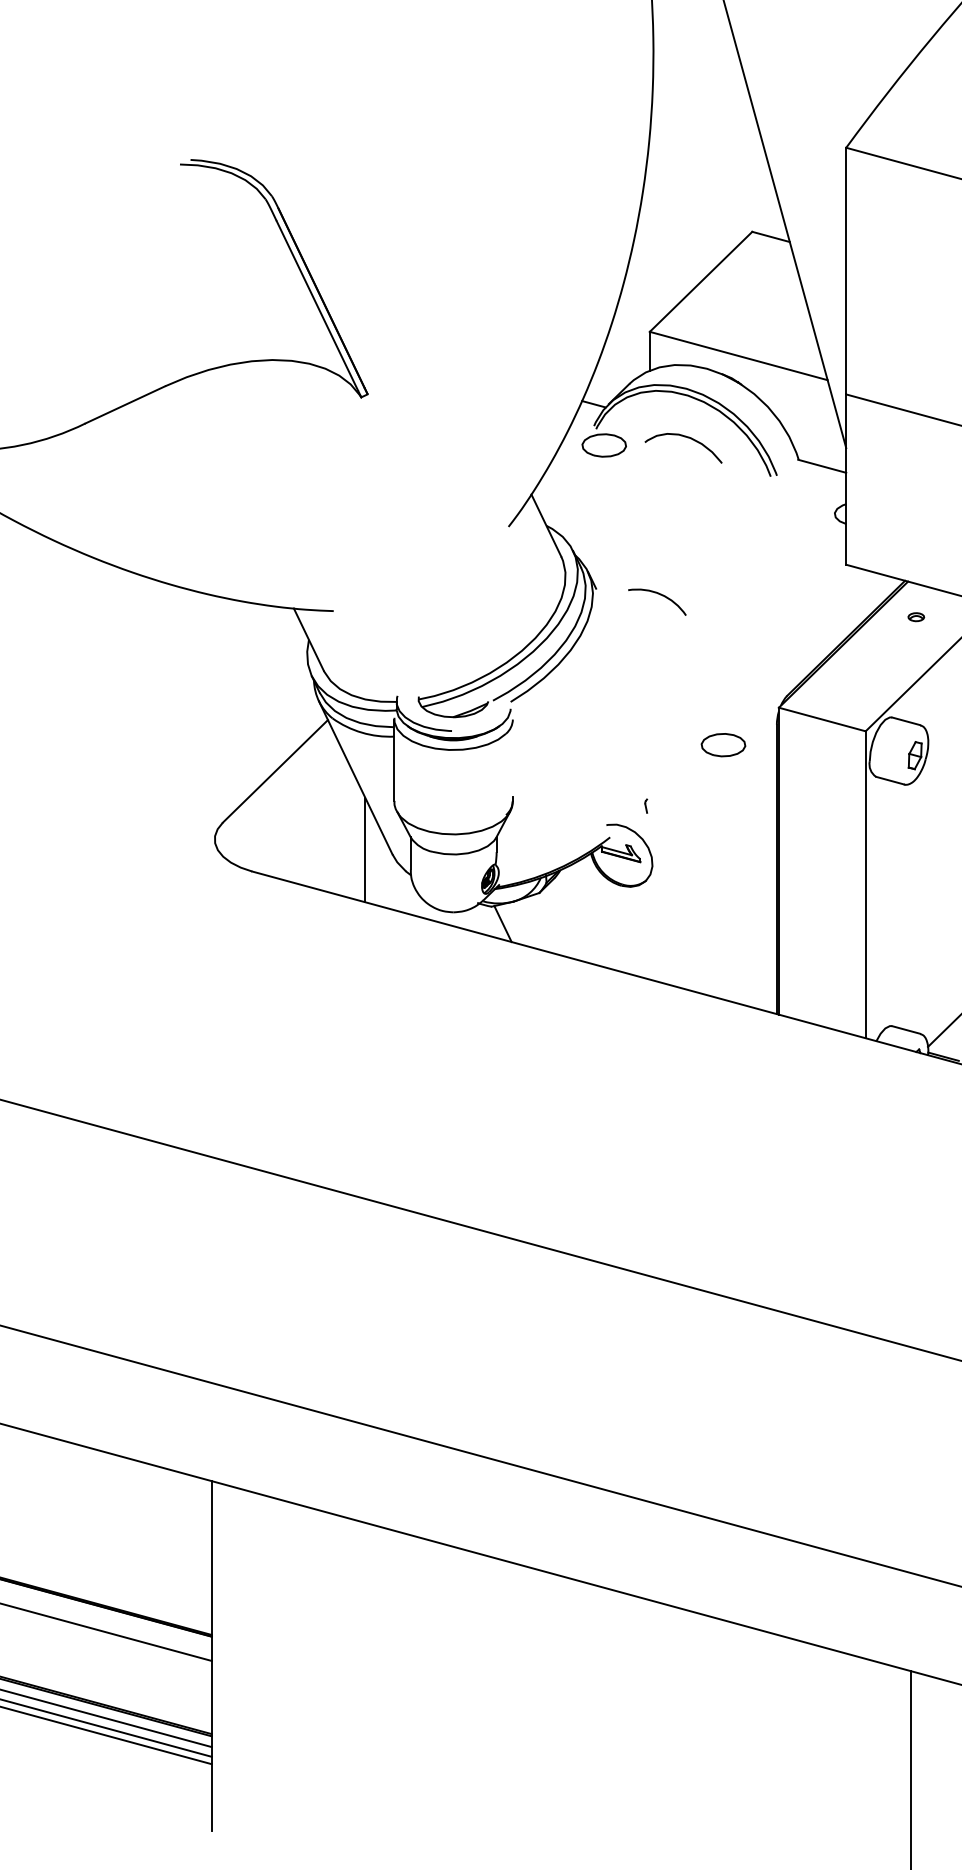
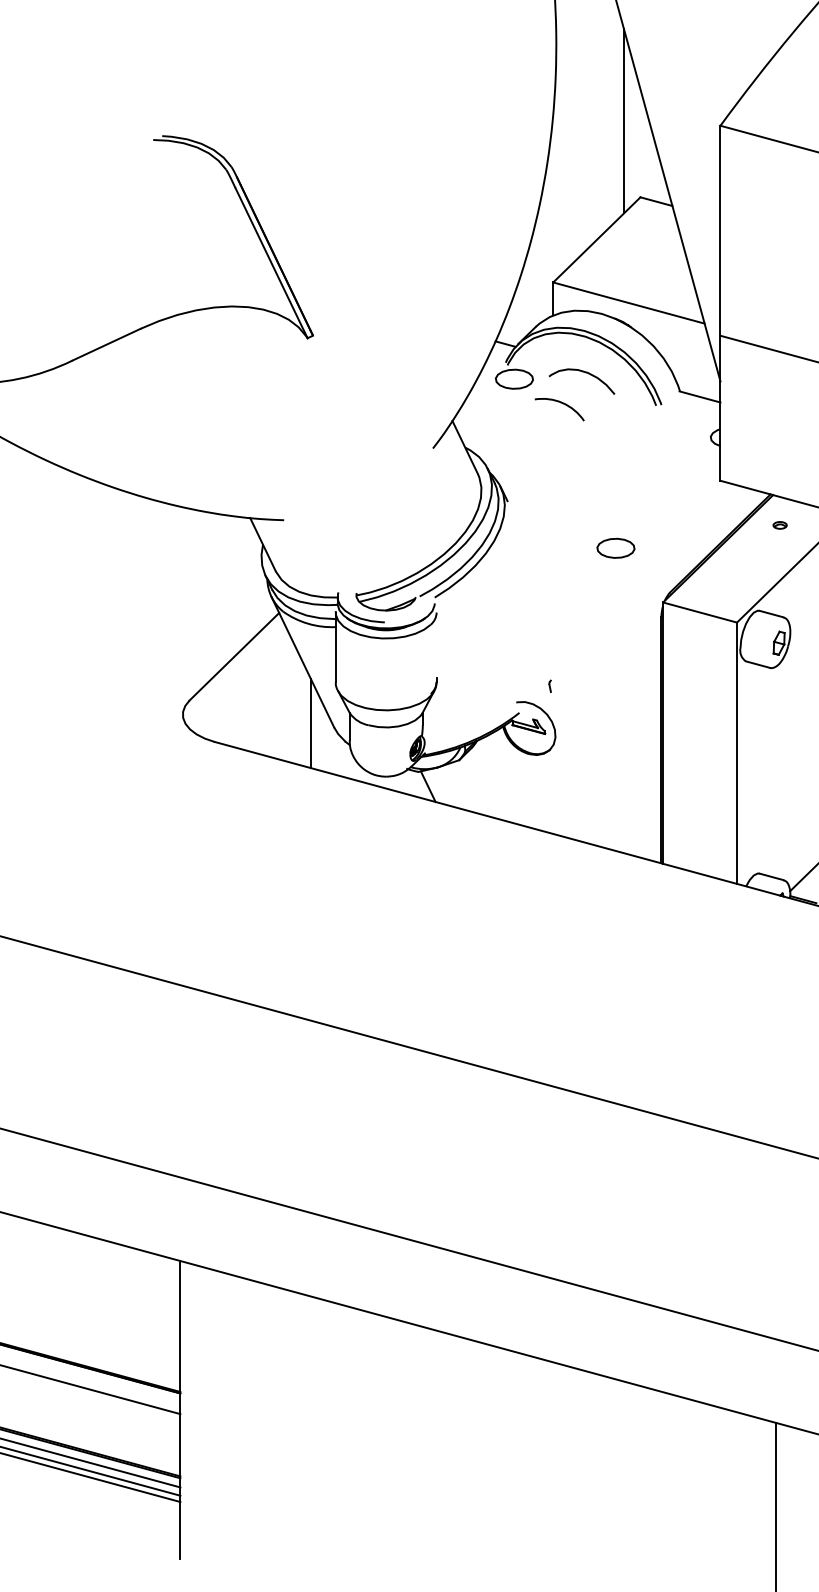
line: (732, 142) -> (623, 121), added
arc: (660, 595) -> (562, 403), moved
part: (723, 745) -> (615, 548), moved

